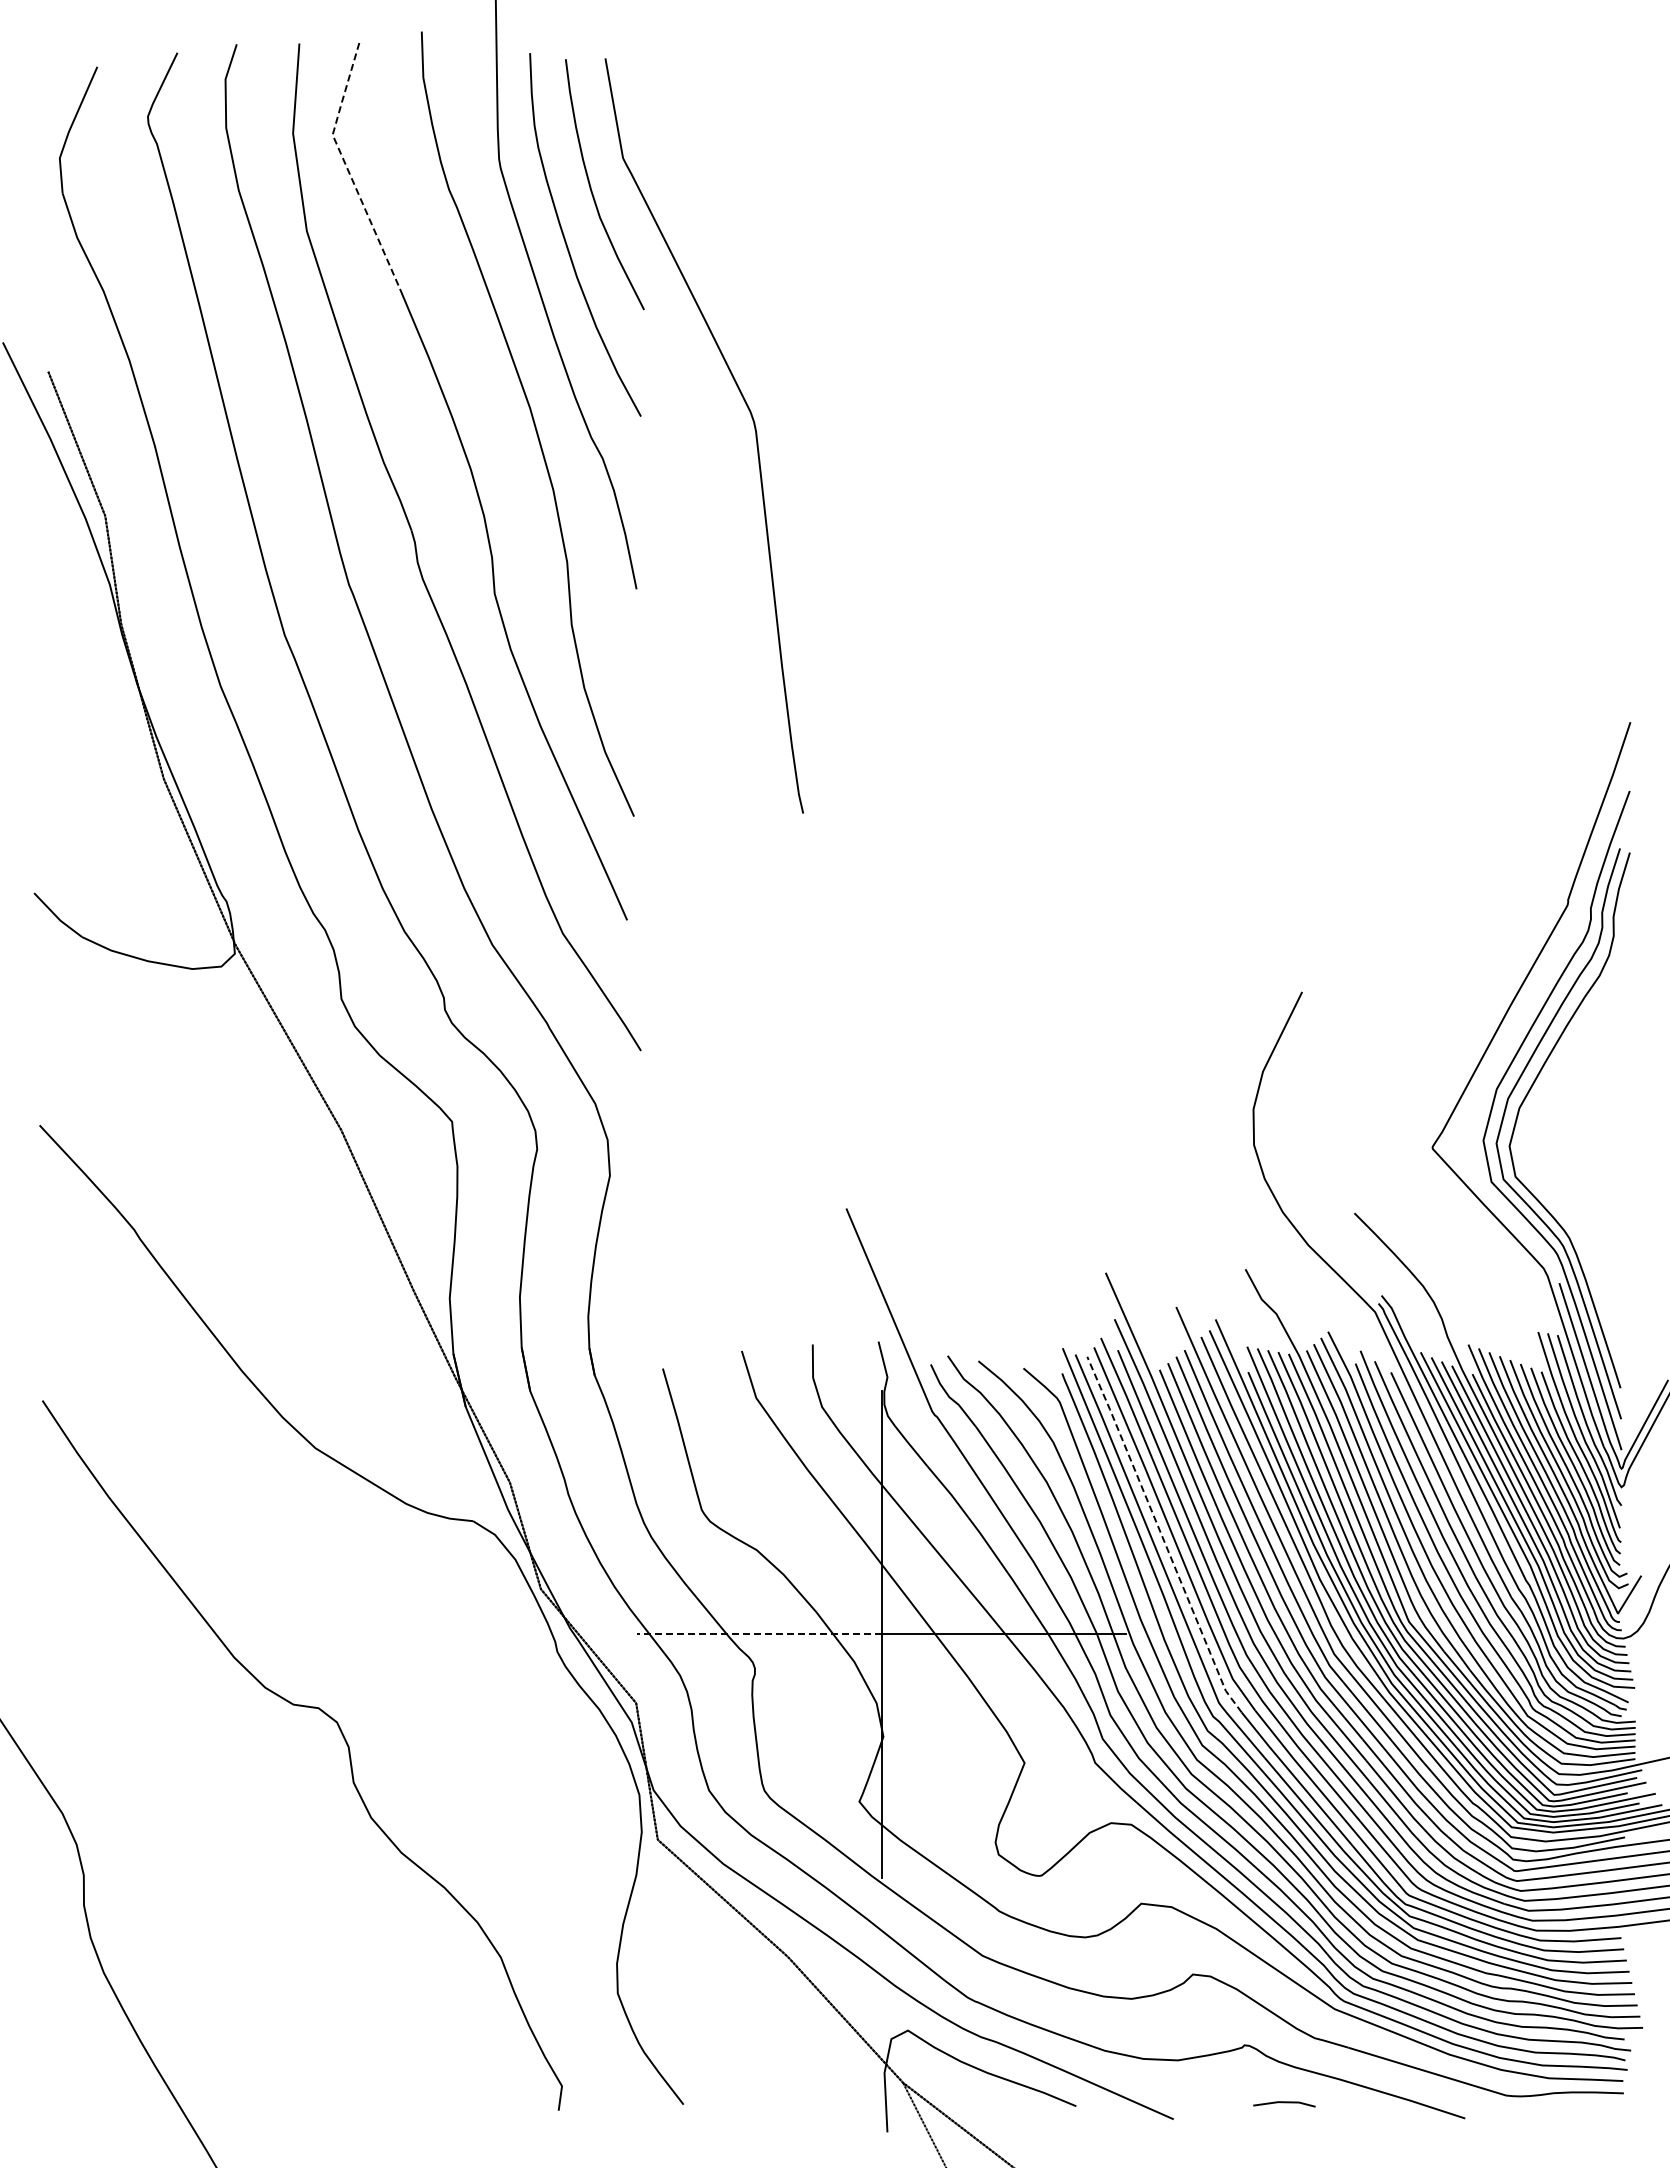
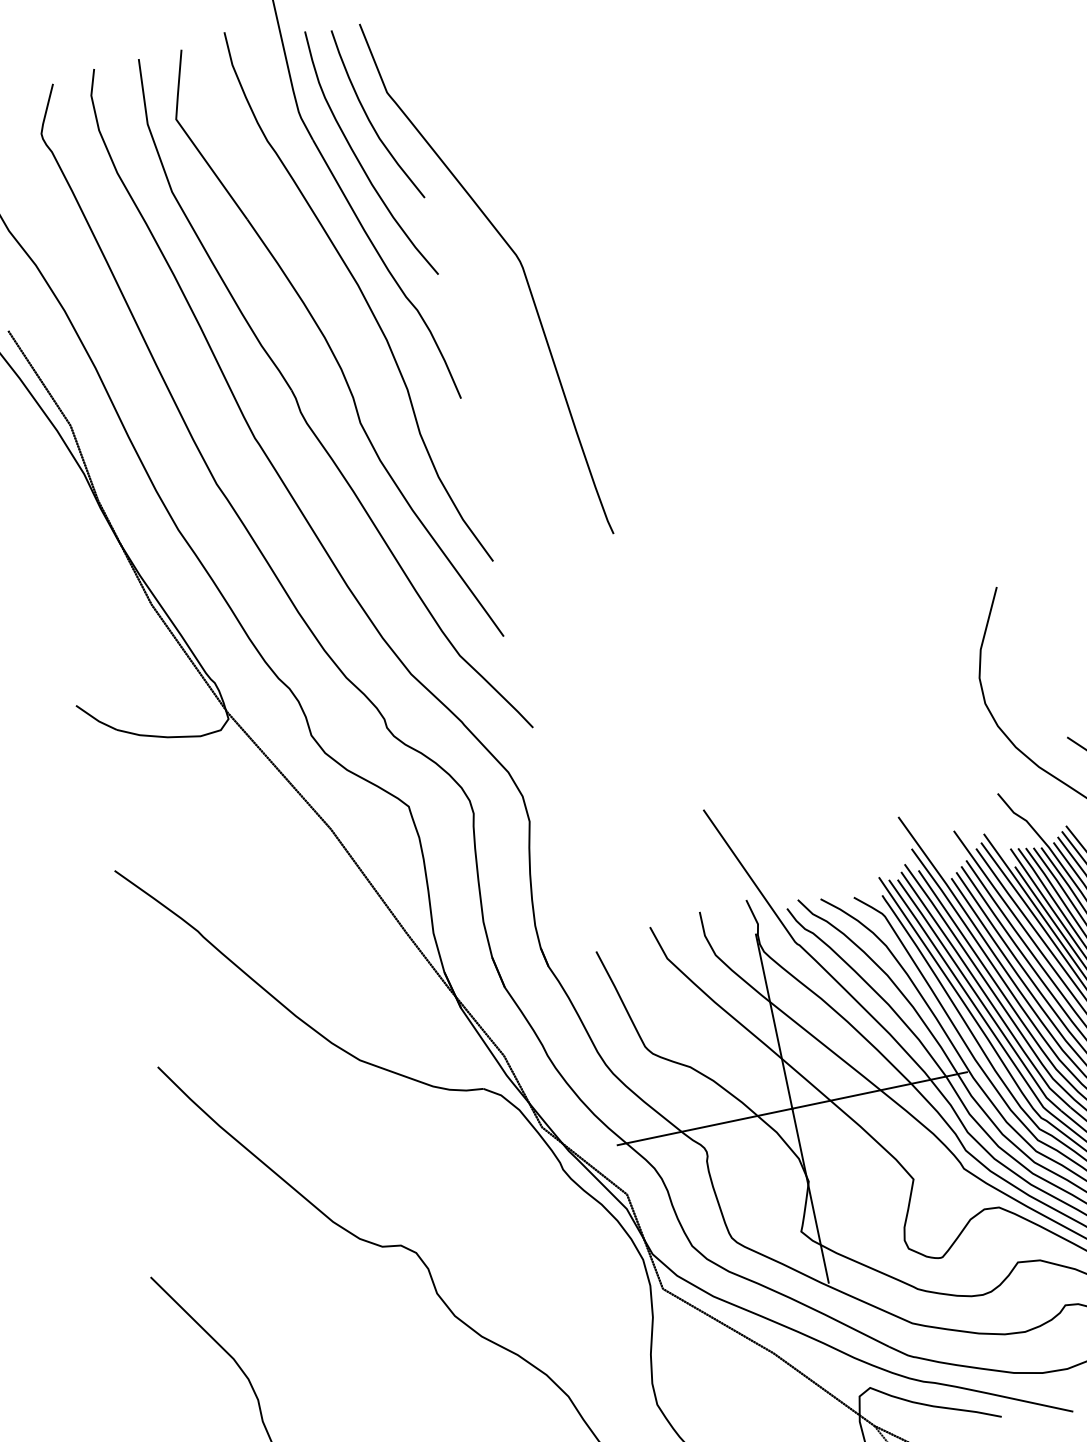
line: (346, 166) -> (190, 139), dashed -> solid
line: (1161, 1535) -> (977, 996), dashed -> solid
line: (759, 1634) -> (704, 1127), dashed -> solid

